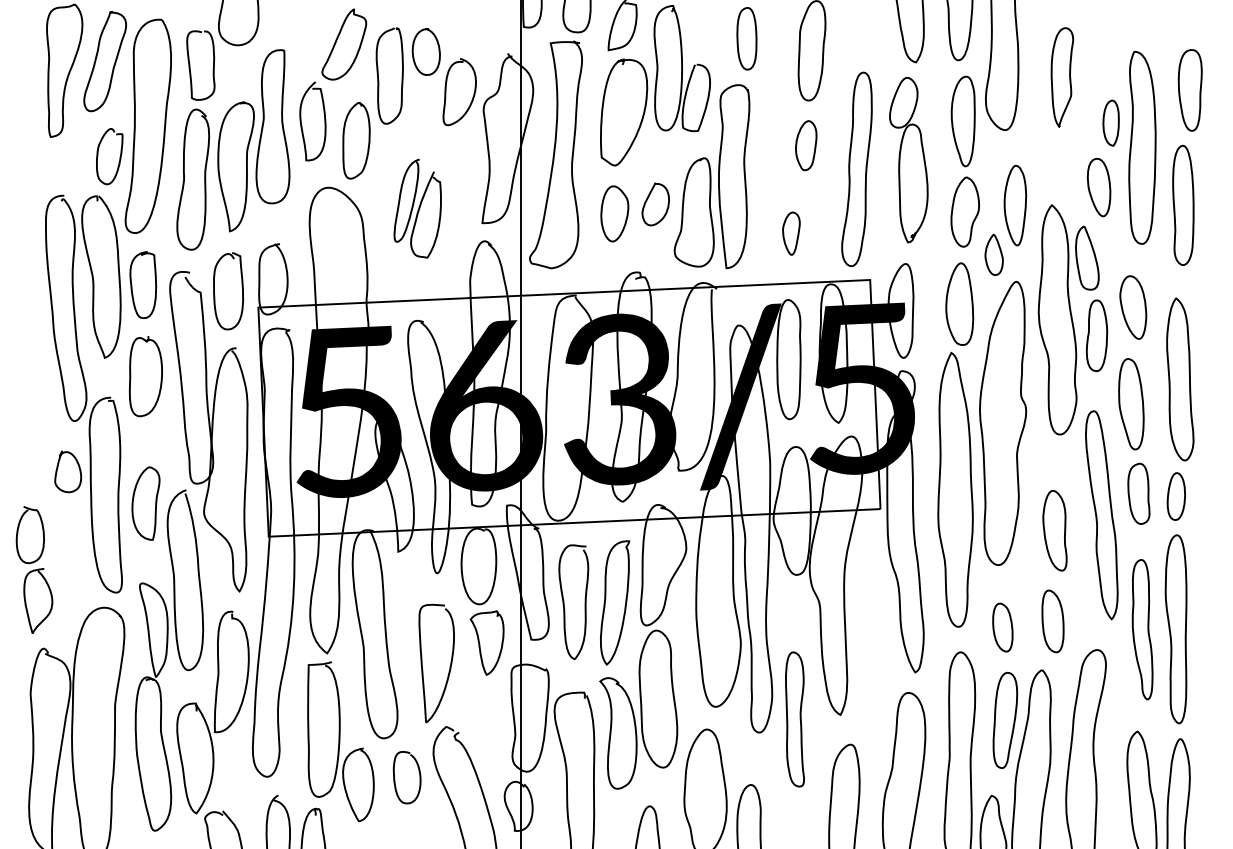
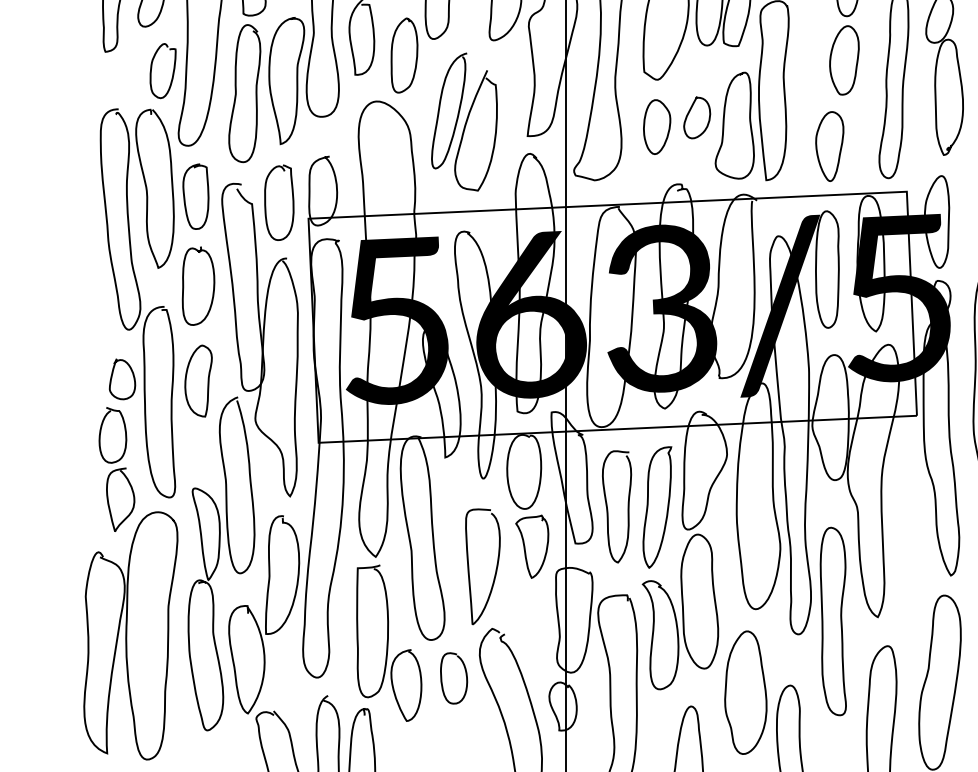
part: (805, 145) -> (843, 60), size x1.43
part: (417, 208) -> (464, 121), size x1.43
part: (791, 233) -> (829, 146), size x1.67
part: (145, 503) -> (198, 380), moved
part: (34, 569) -> (116, 469), moved
part: (794, 719) -> (832, 621), size x1.43

